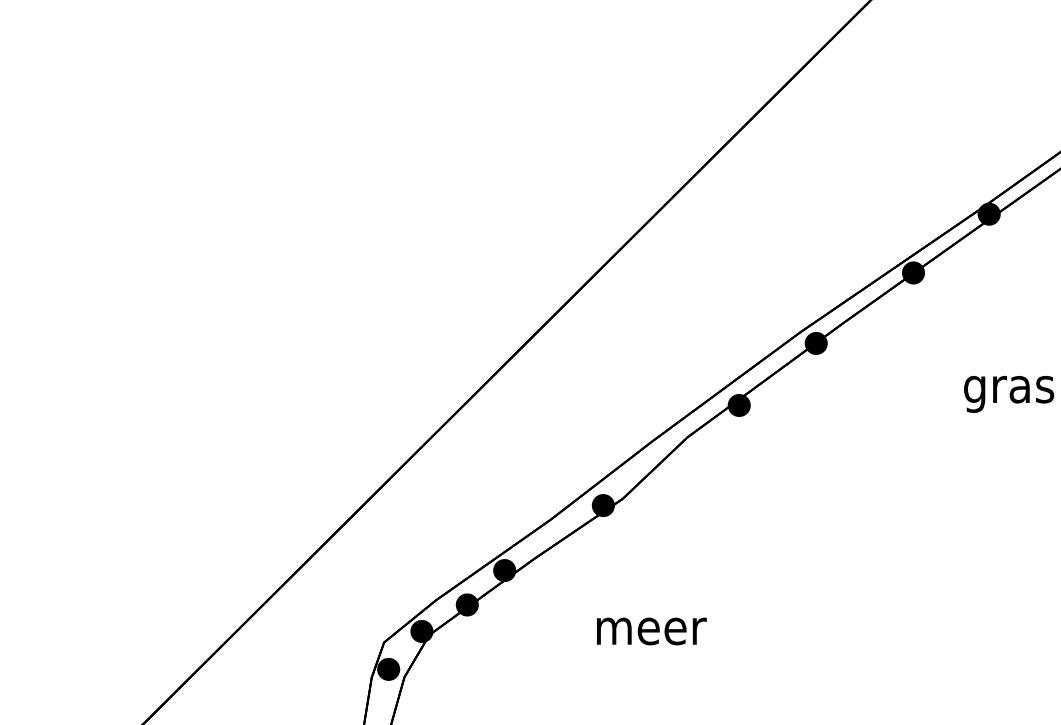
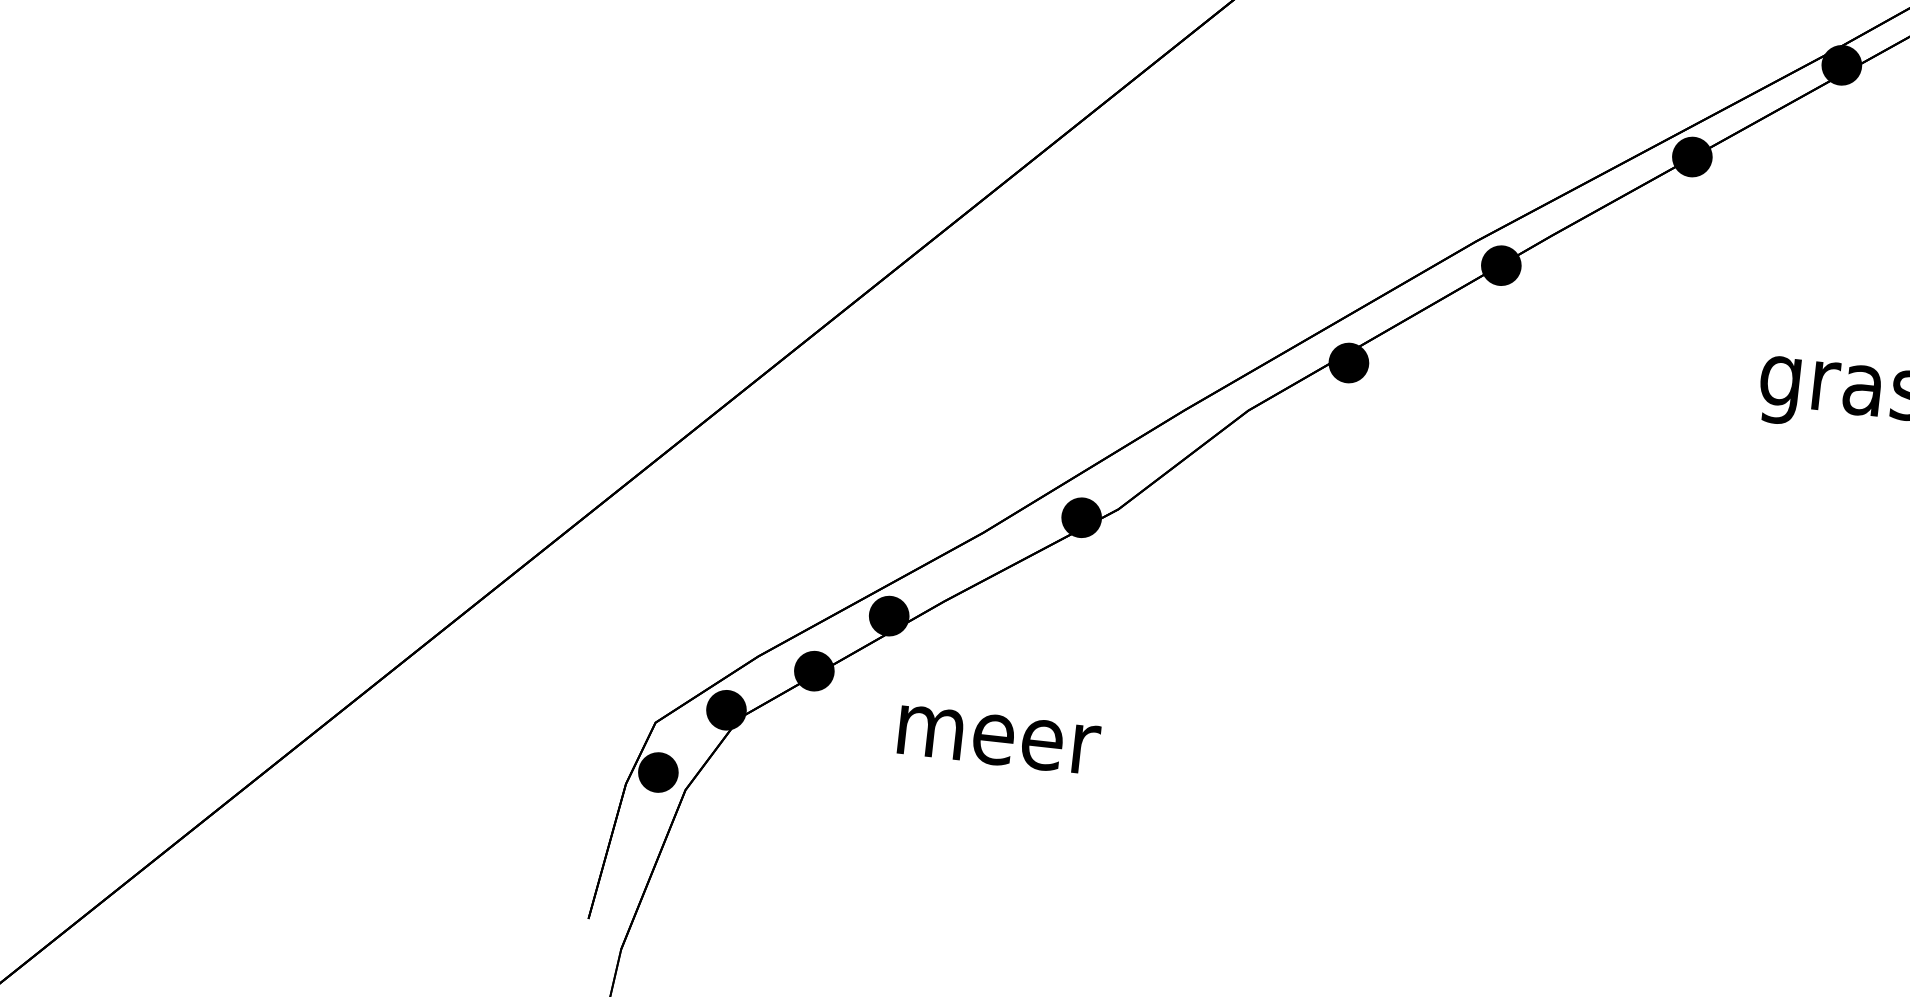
text: (651, 631) -> (998, 740), moved

